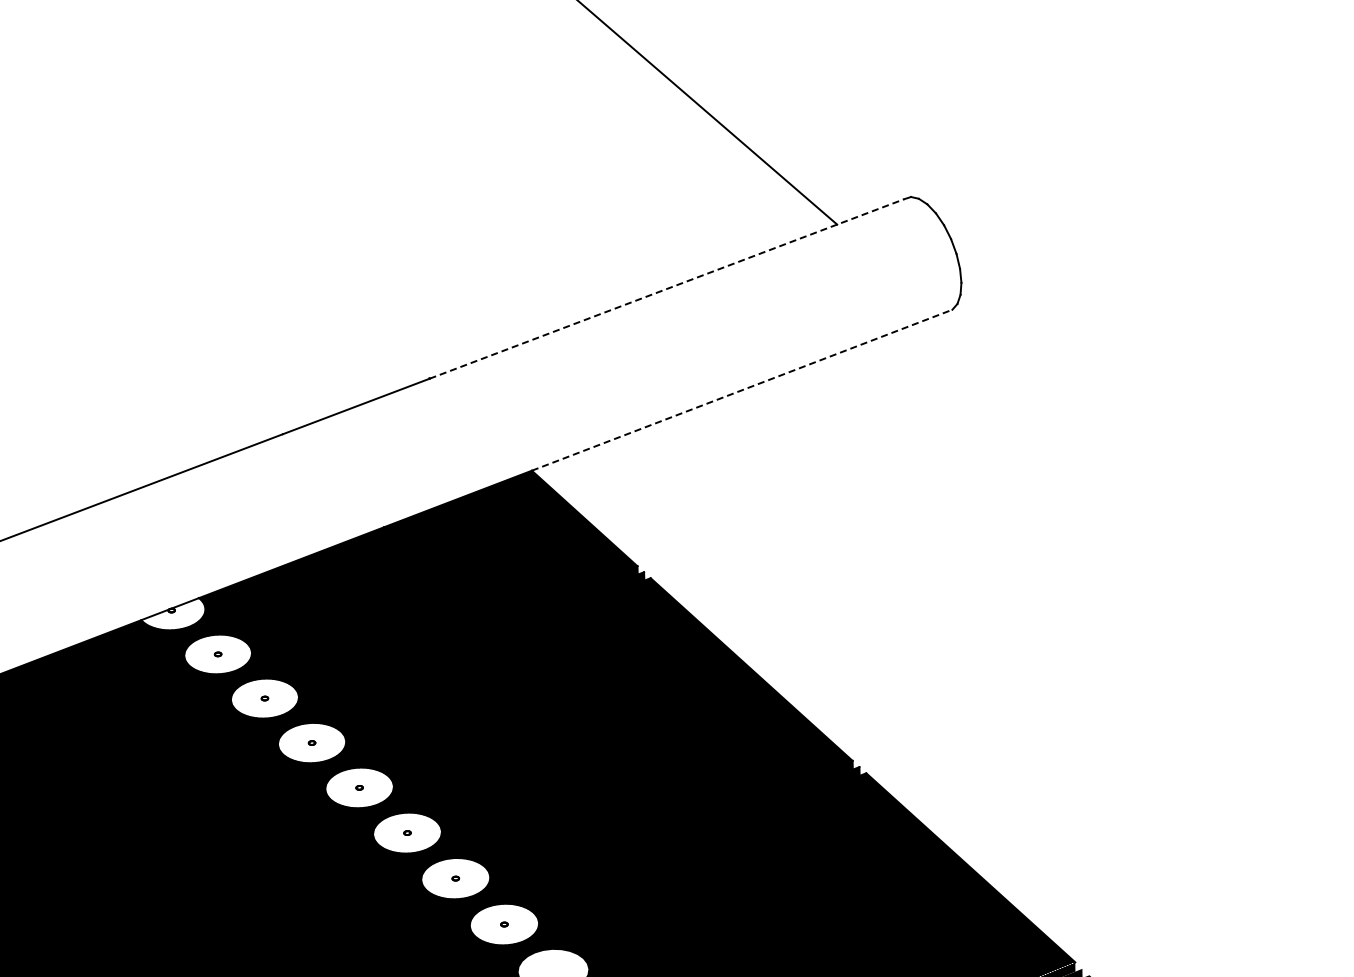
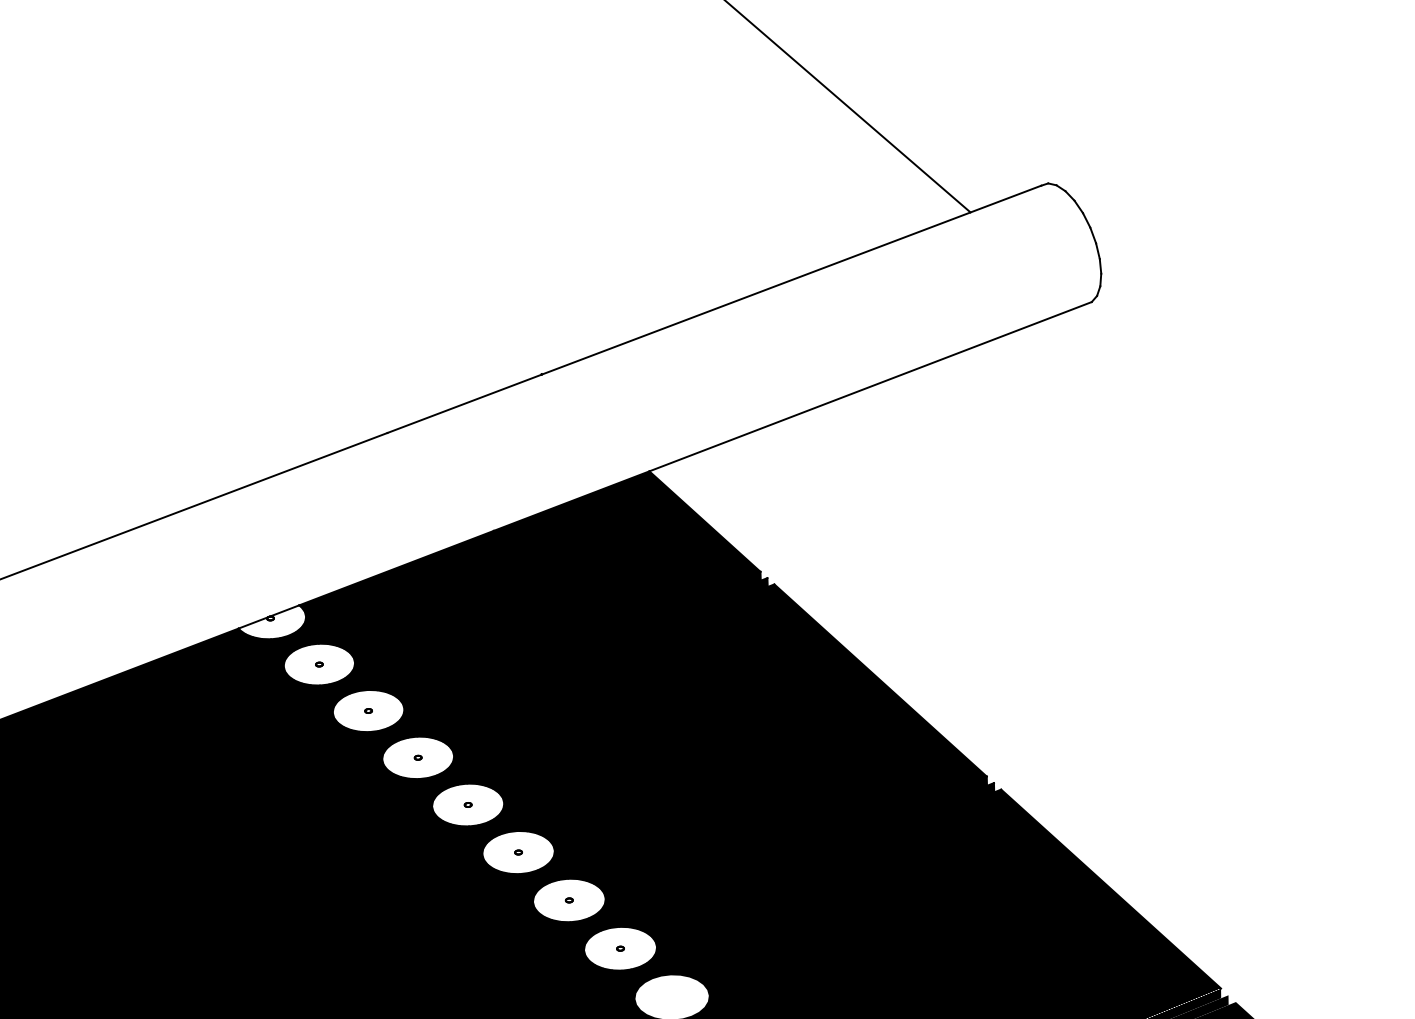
line: (666, 288) -> (791, 279), dashed -> solid
line: (742, 390) -> (870, 386), dashed -> solid

